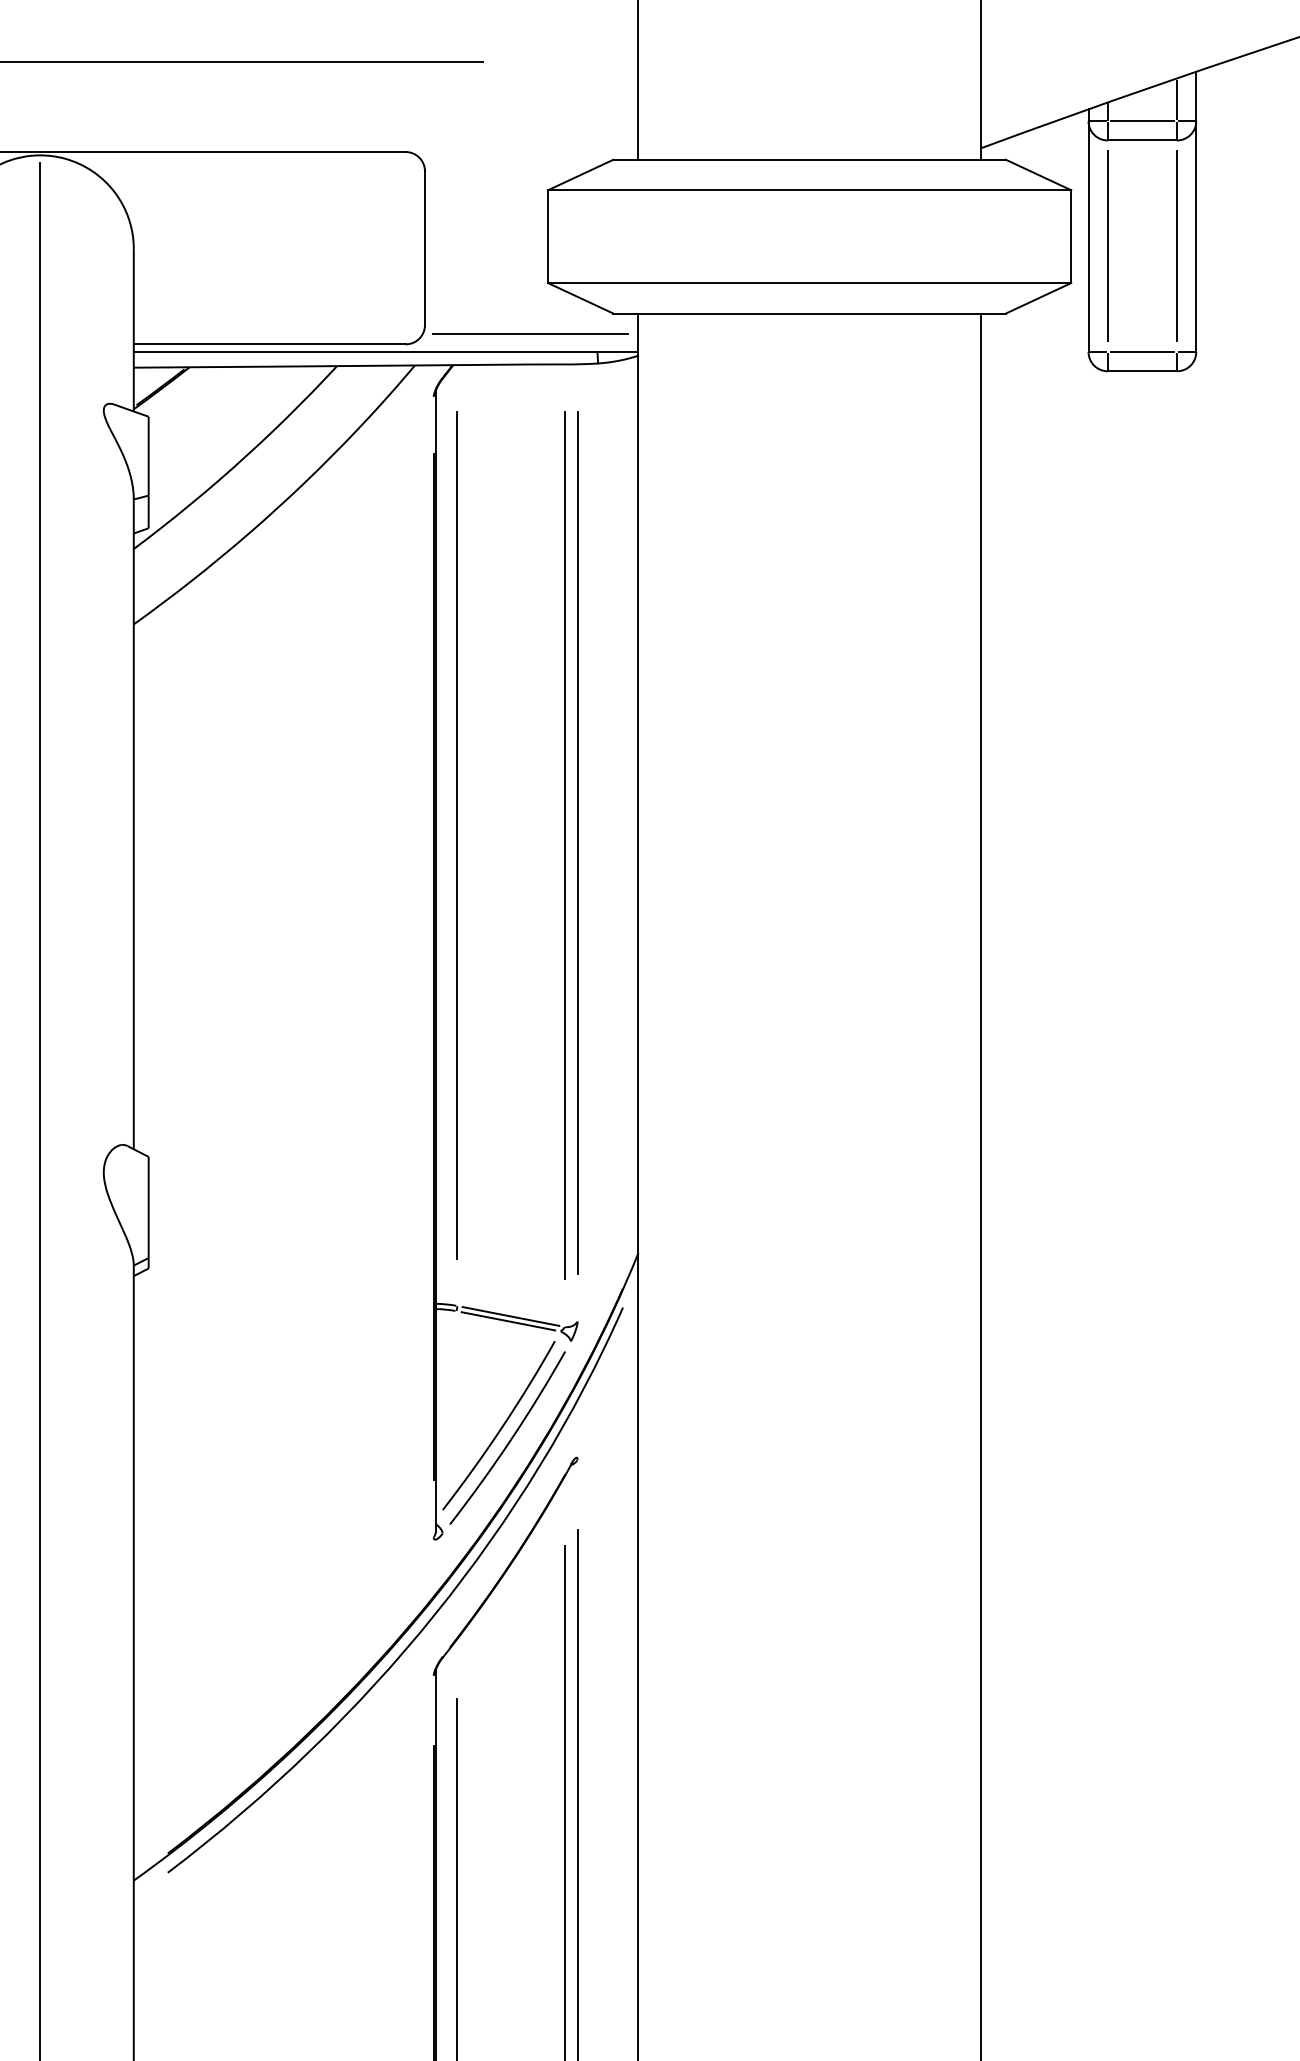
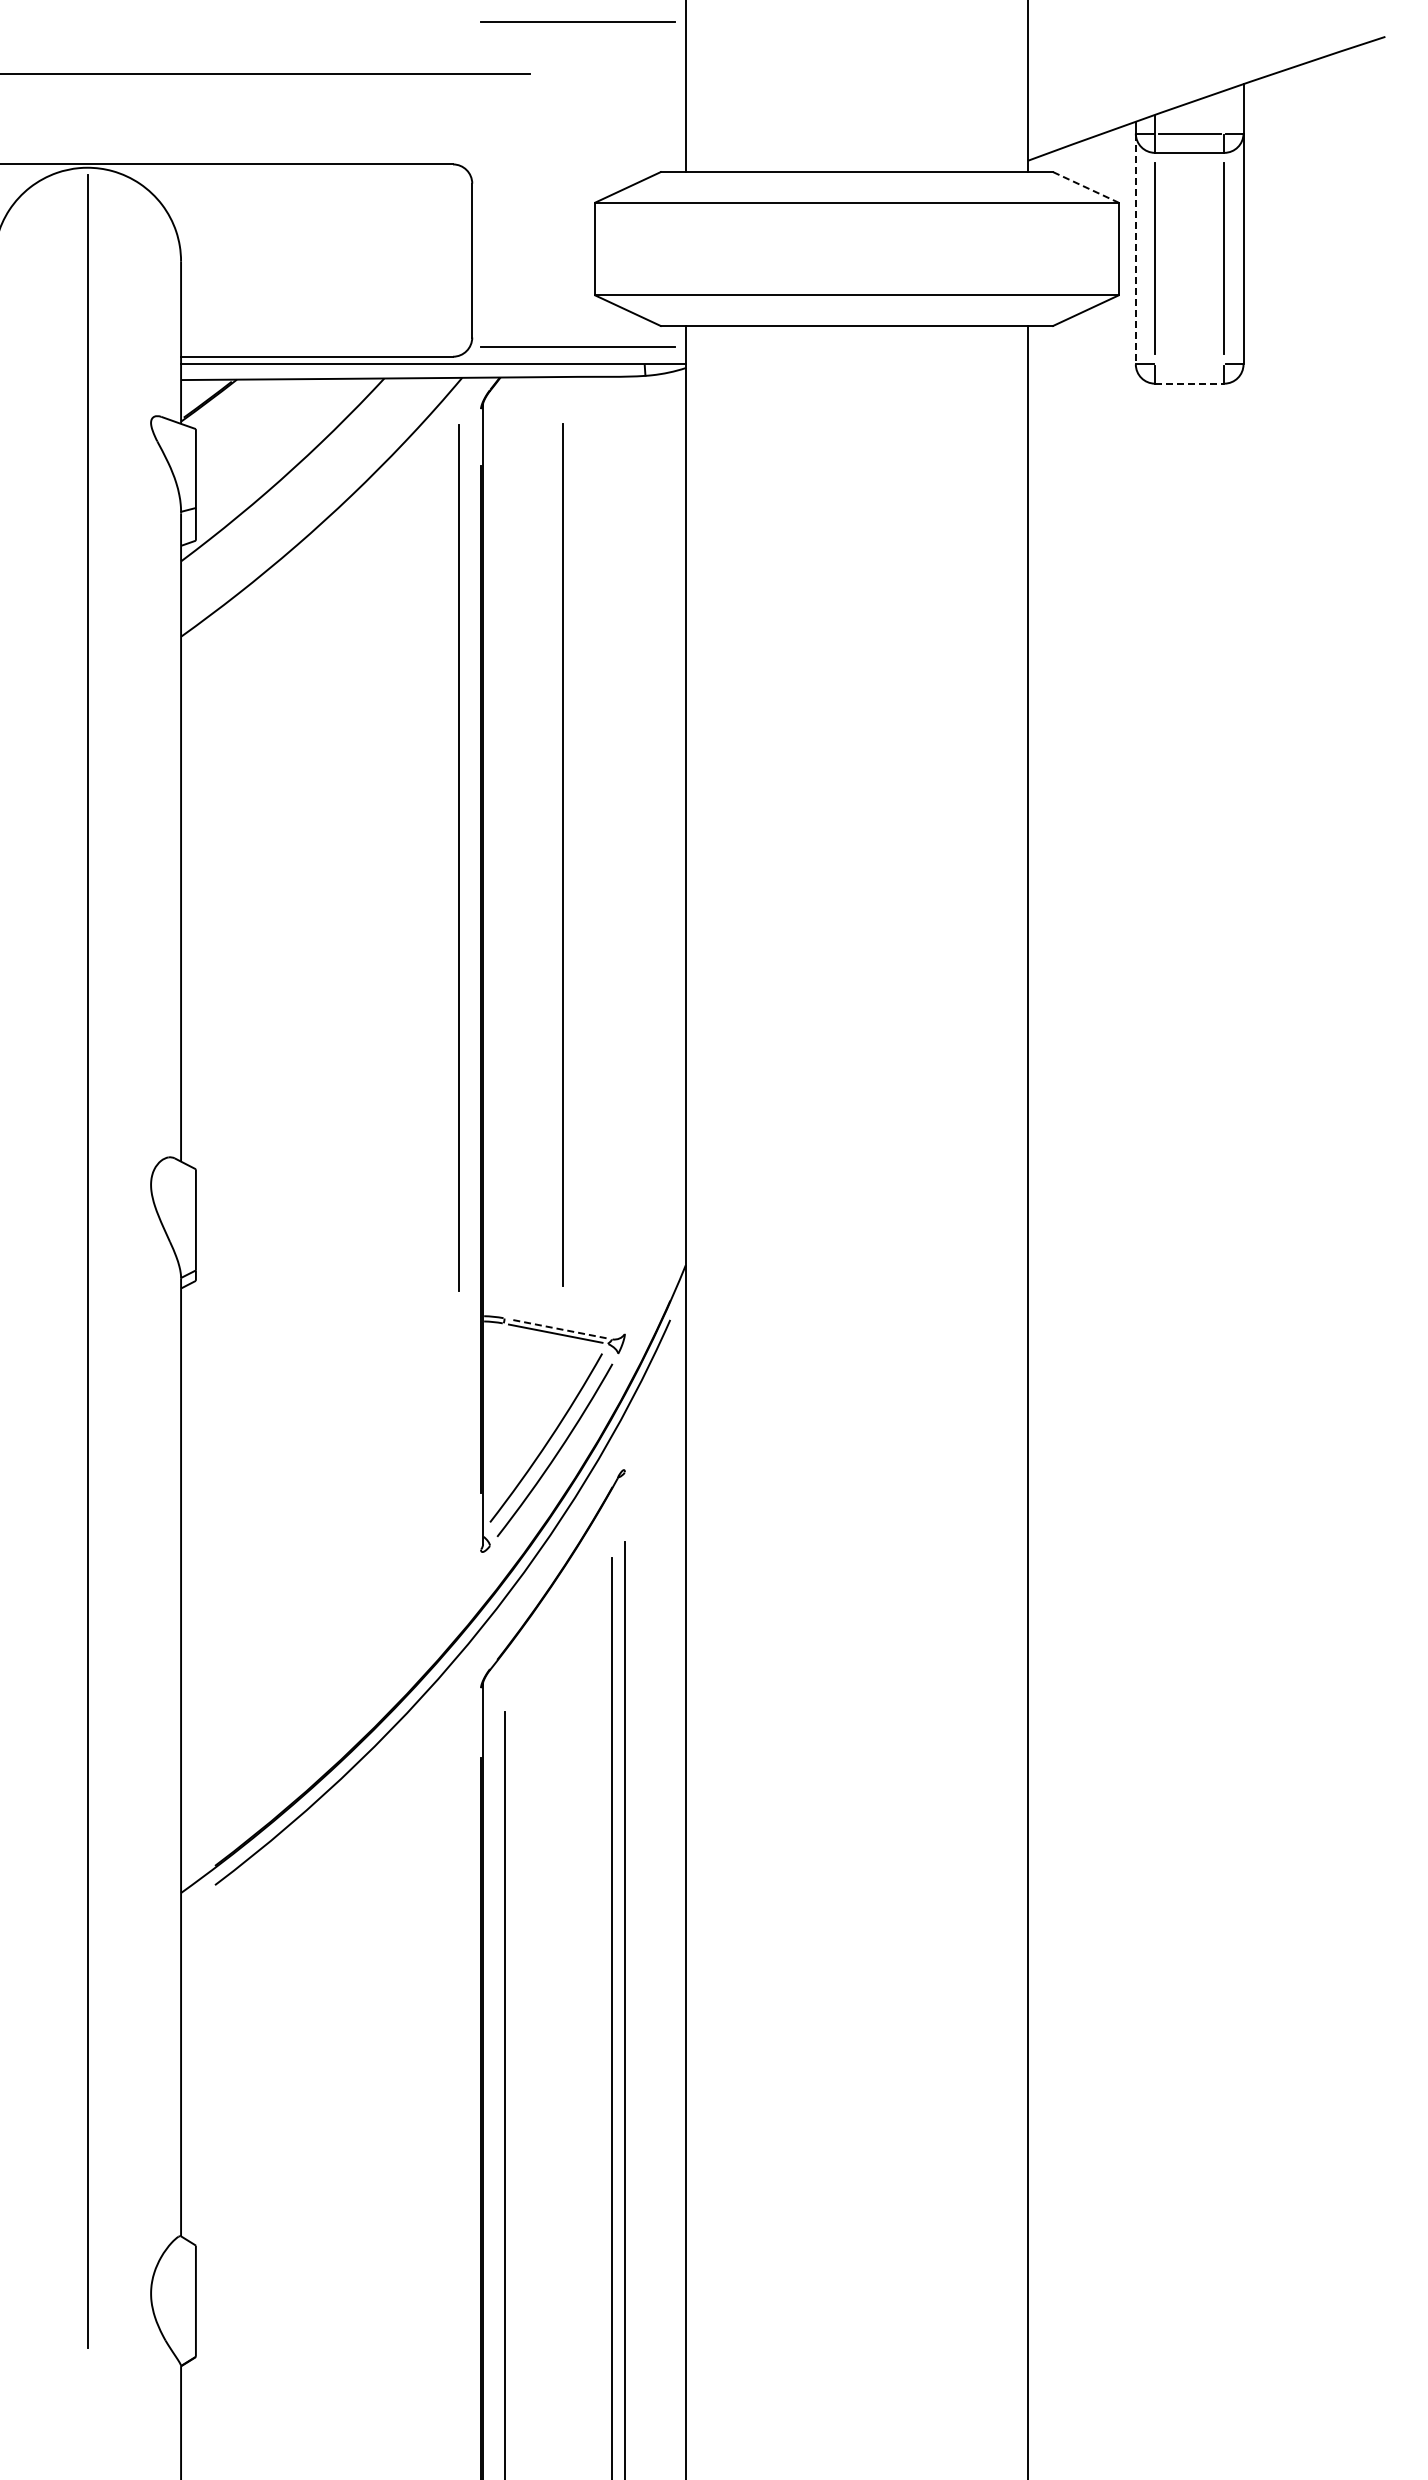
line: (530, 9) -> (577, 21), added
line: (1177, 99) -> (1224, 111), removed
line: (1039, 175) -> (1086, 187), solid -> dashed
line: (1088, 237) -> (1135, 249), solid -> dashed
line: (1142, 352) -> (1189, 364), removed
line: (1142, 371) -> (1189, 383), solid -> dashed
line: (457, 835) -> (504, 847), removed
line: (577, 842) -> (562, 854), moved
line: (564, 845) -> (458, 857), moved
line: (510, 1316) -> (557, 1328), solid -> dashed

